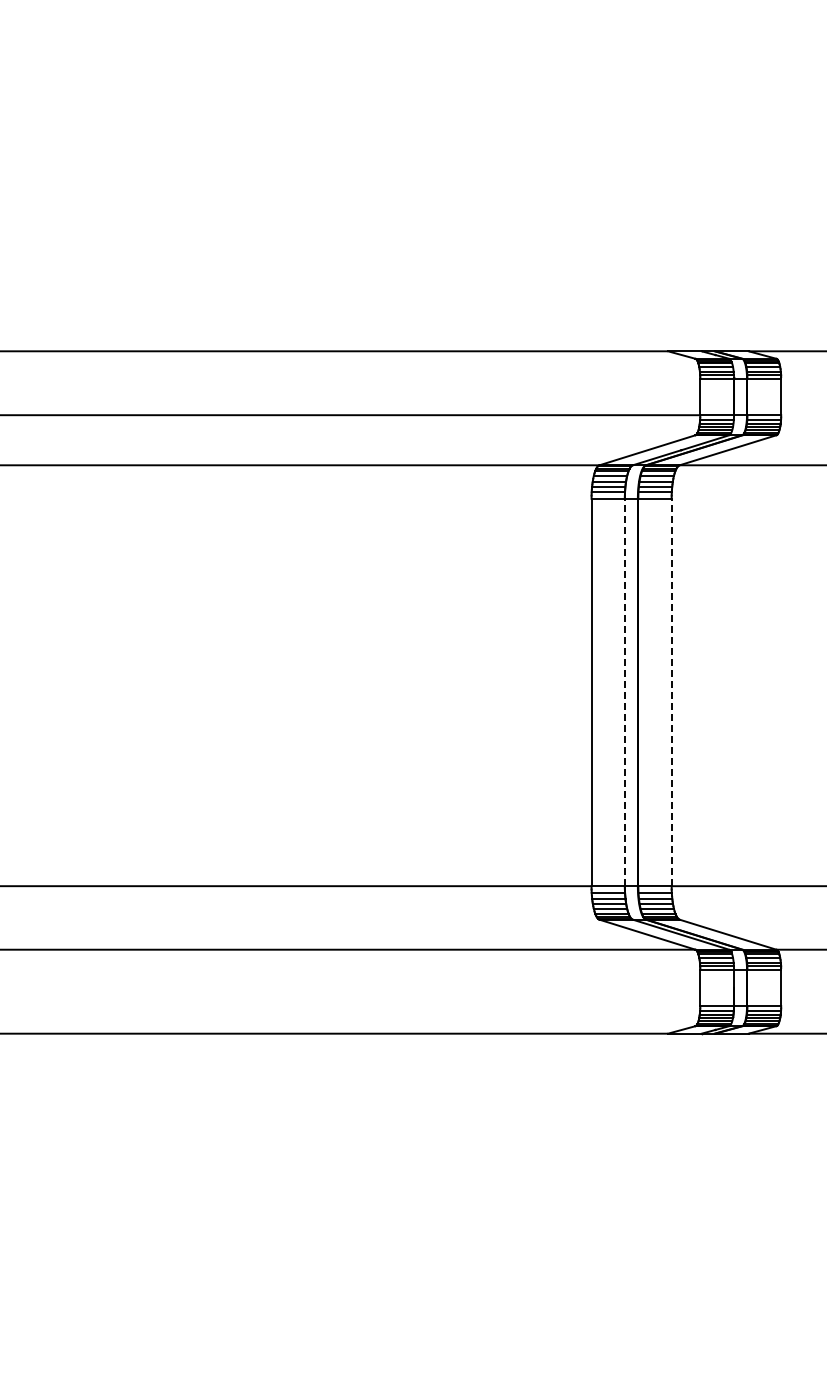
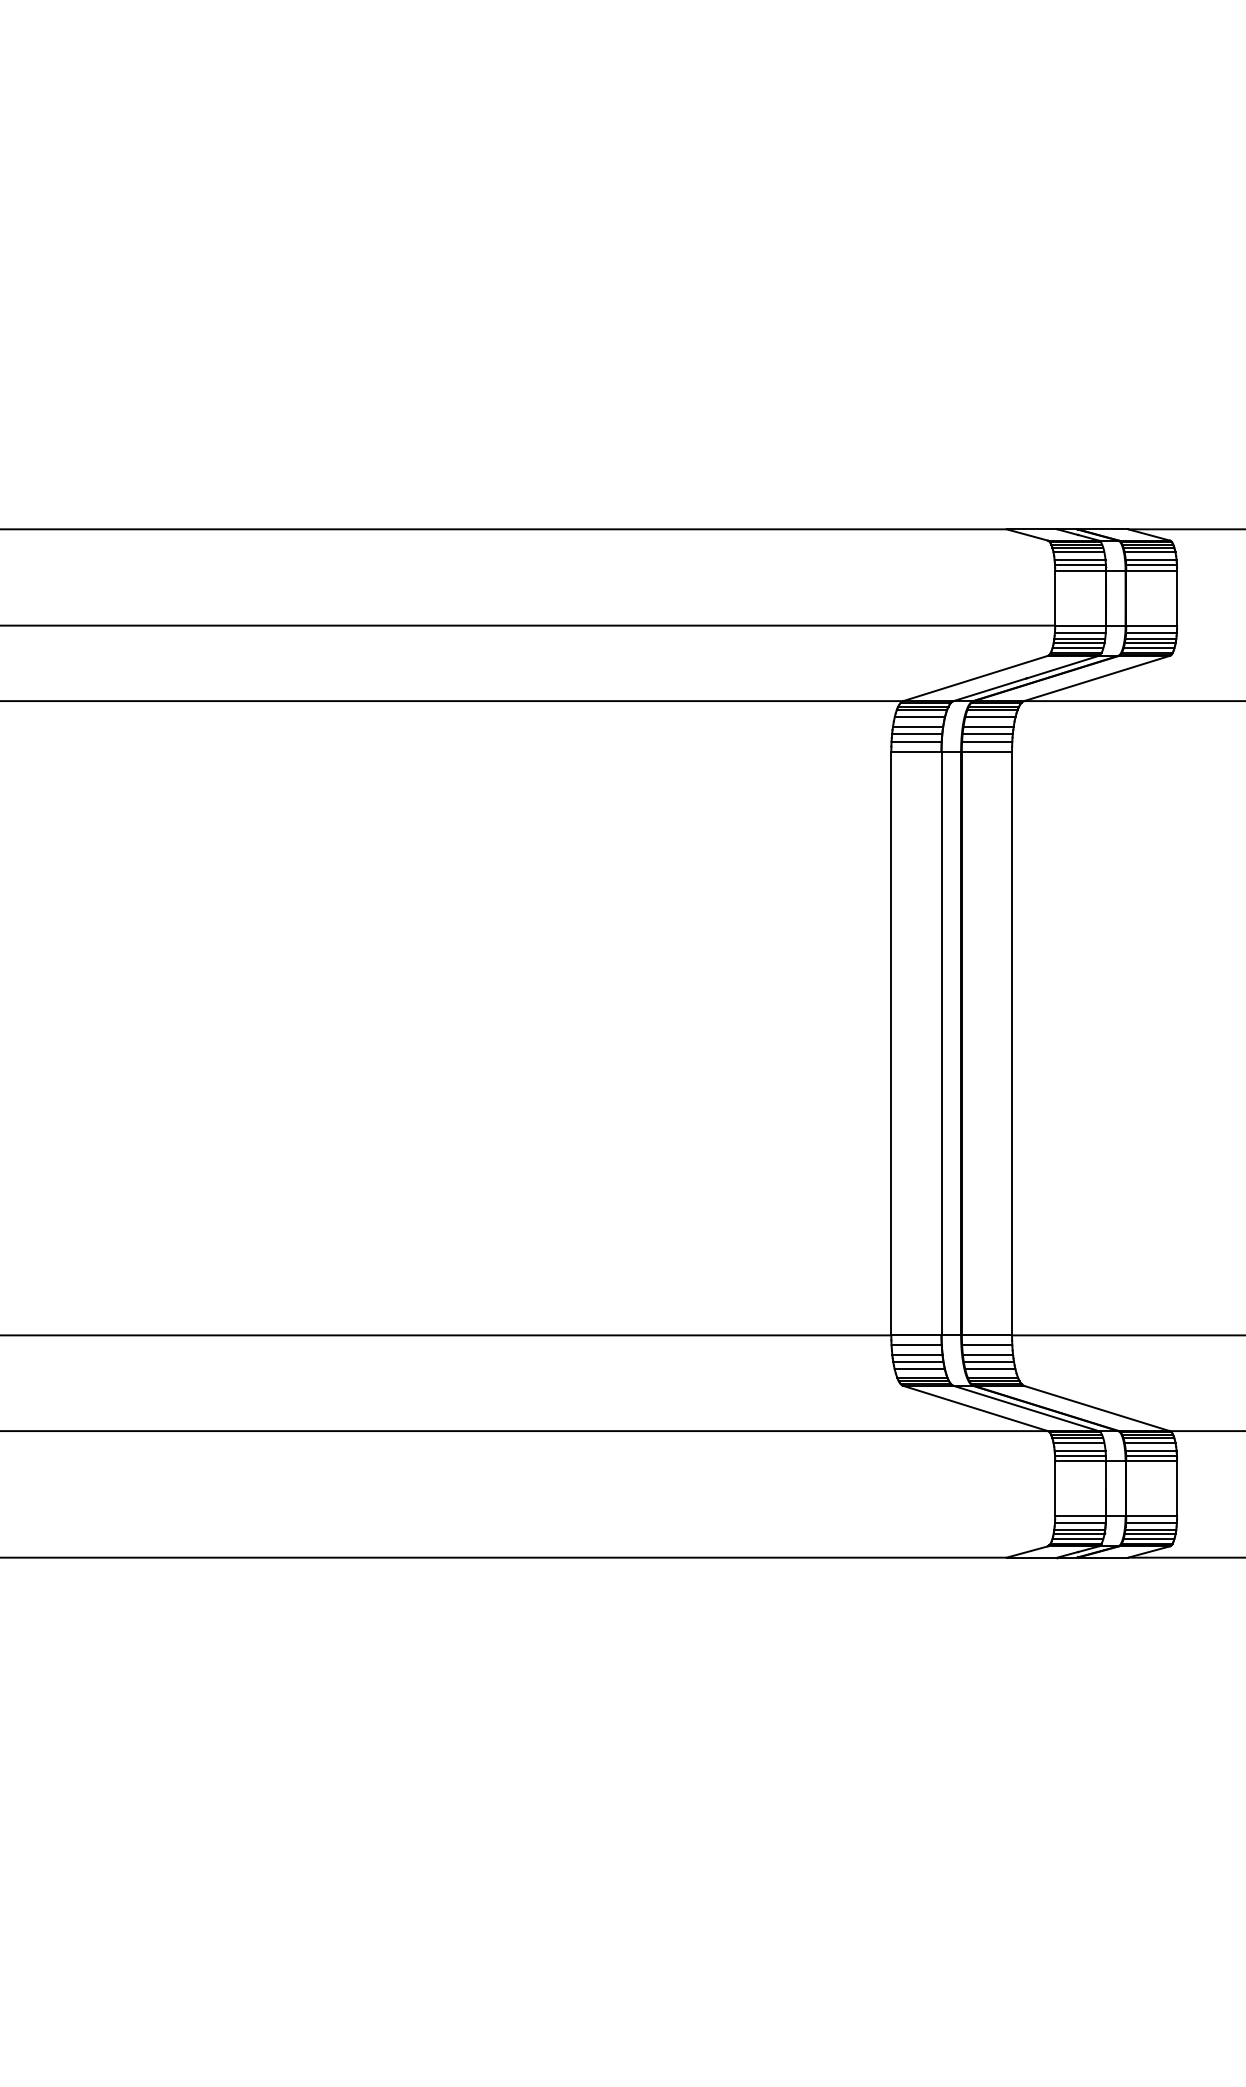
line: (624, 692) -> (940, 1043), dashed -> solid
line: (671, 692) -> (1011, 1043), dashed -> solid

